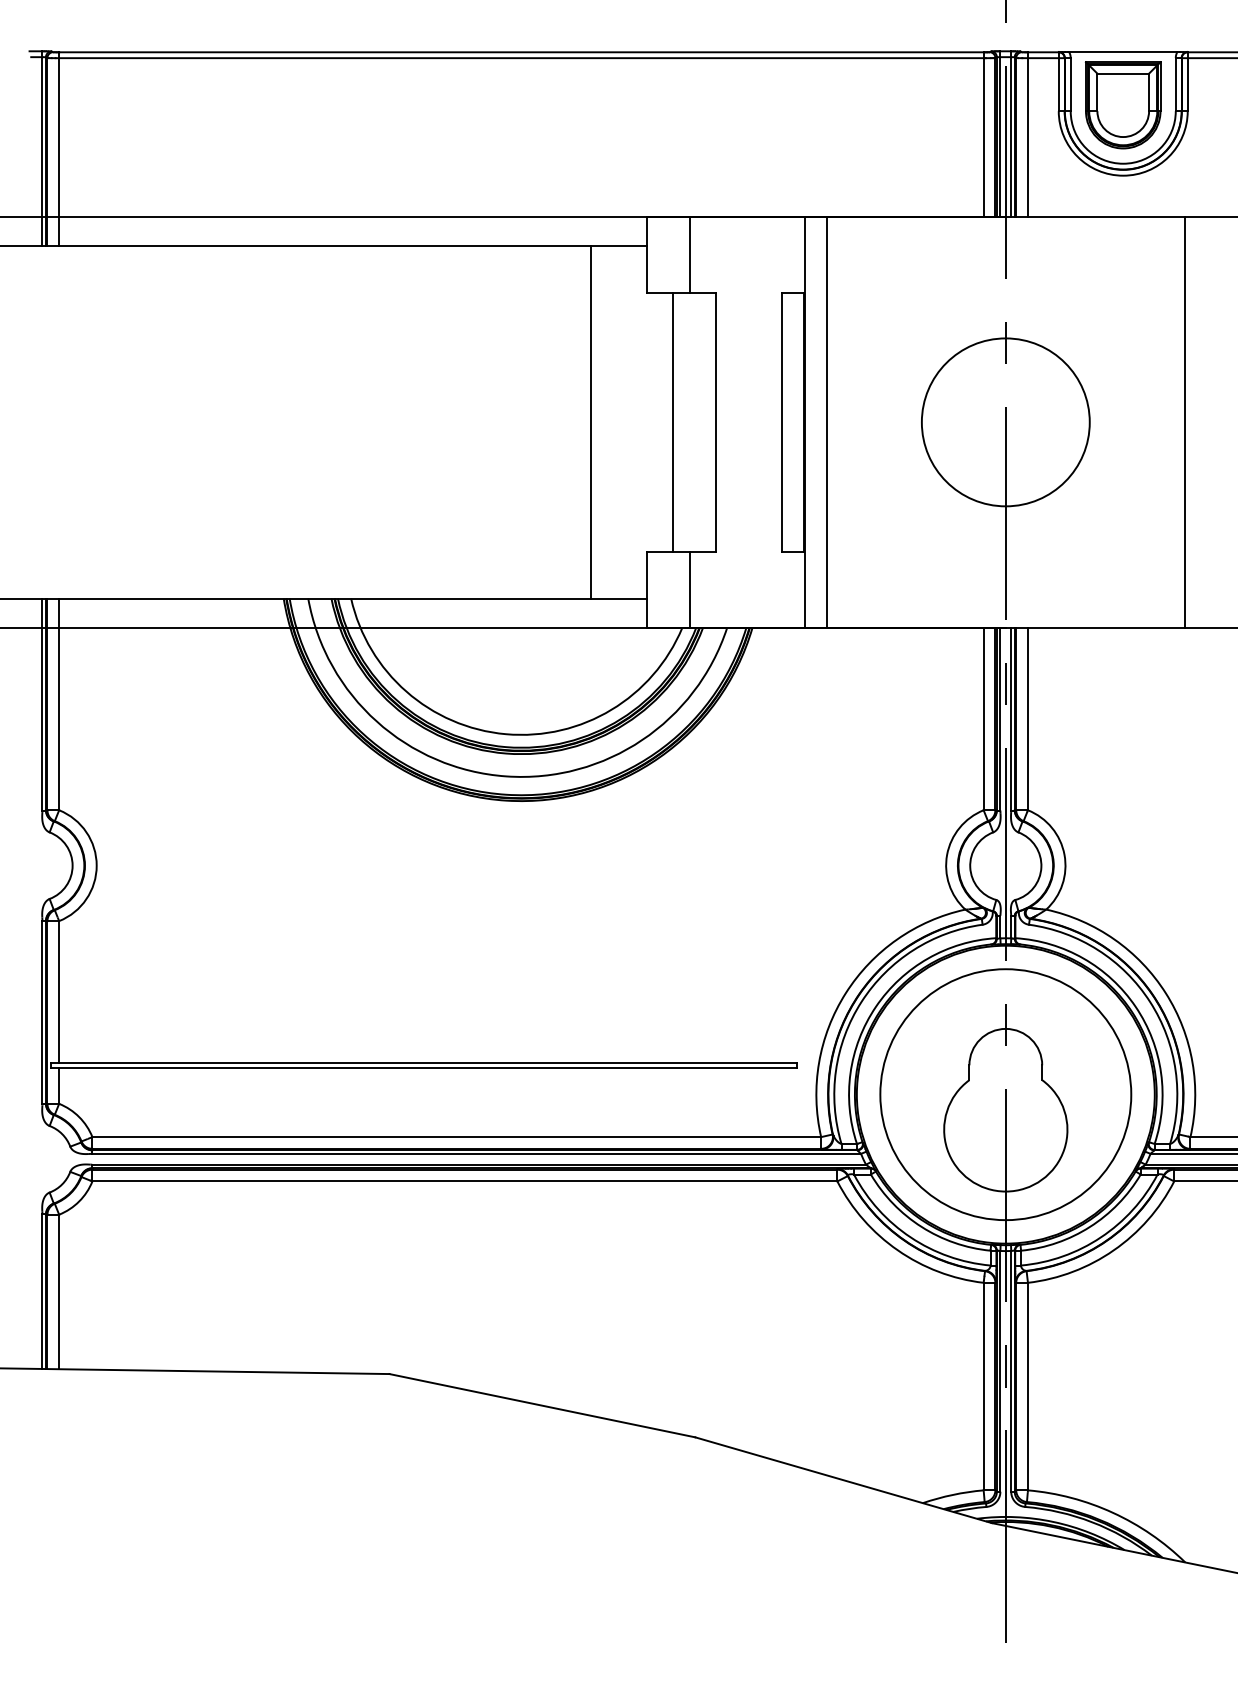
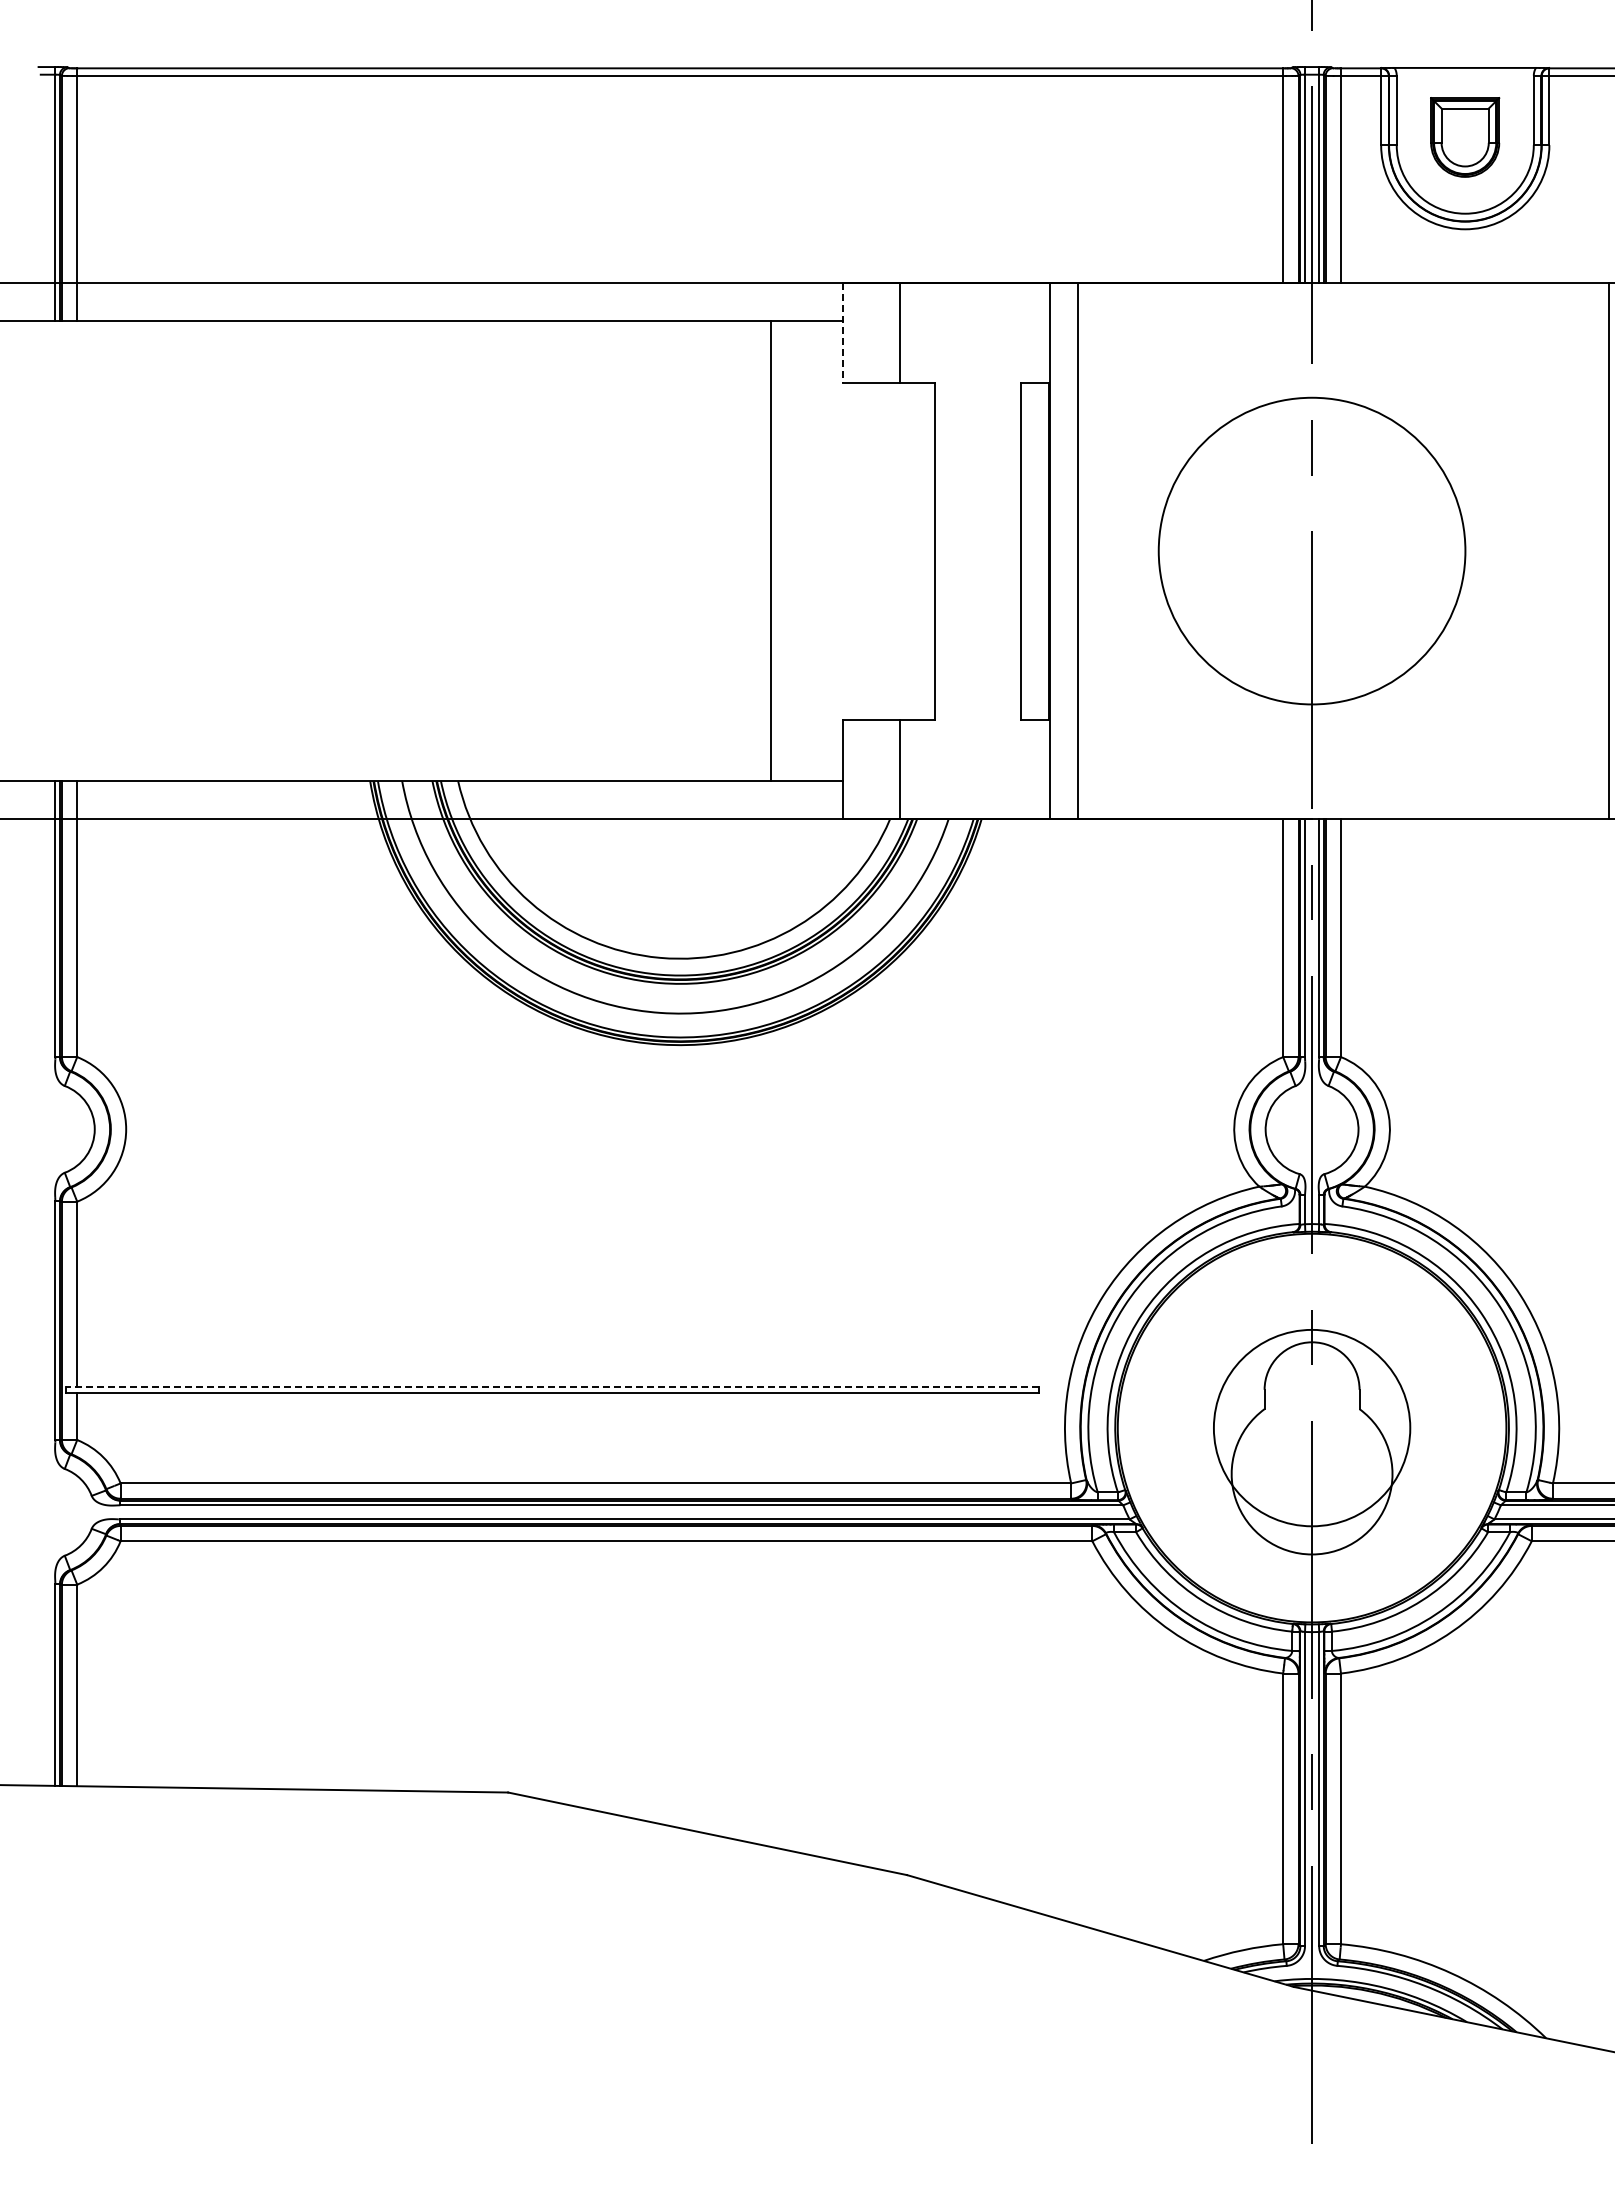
part: (1122, 105) -> (1464, 137), size x0.7
line: (646, 254) -> (843, 332), solid -> dashed
line: (672, 421) -> (877, 550), removed
circle: (1005, 421) -> (1311, 550), size x1.4
line: (1184, 422) -> (1608, 551), moved
line: (423, 1062) -> (552, 1386), solid -> dashed
circle: (1005, 1094) -> (1311, 1427), size x0.6

